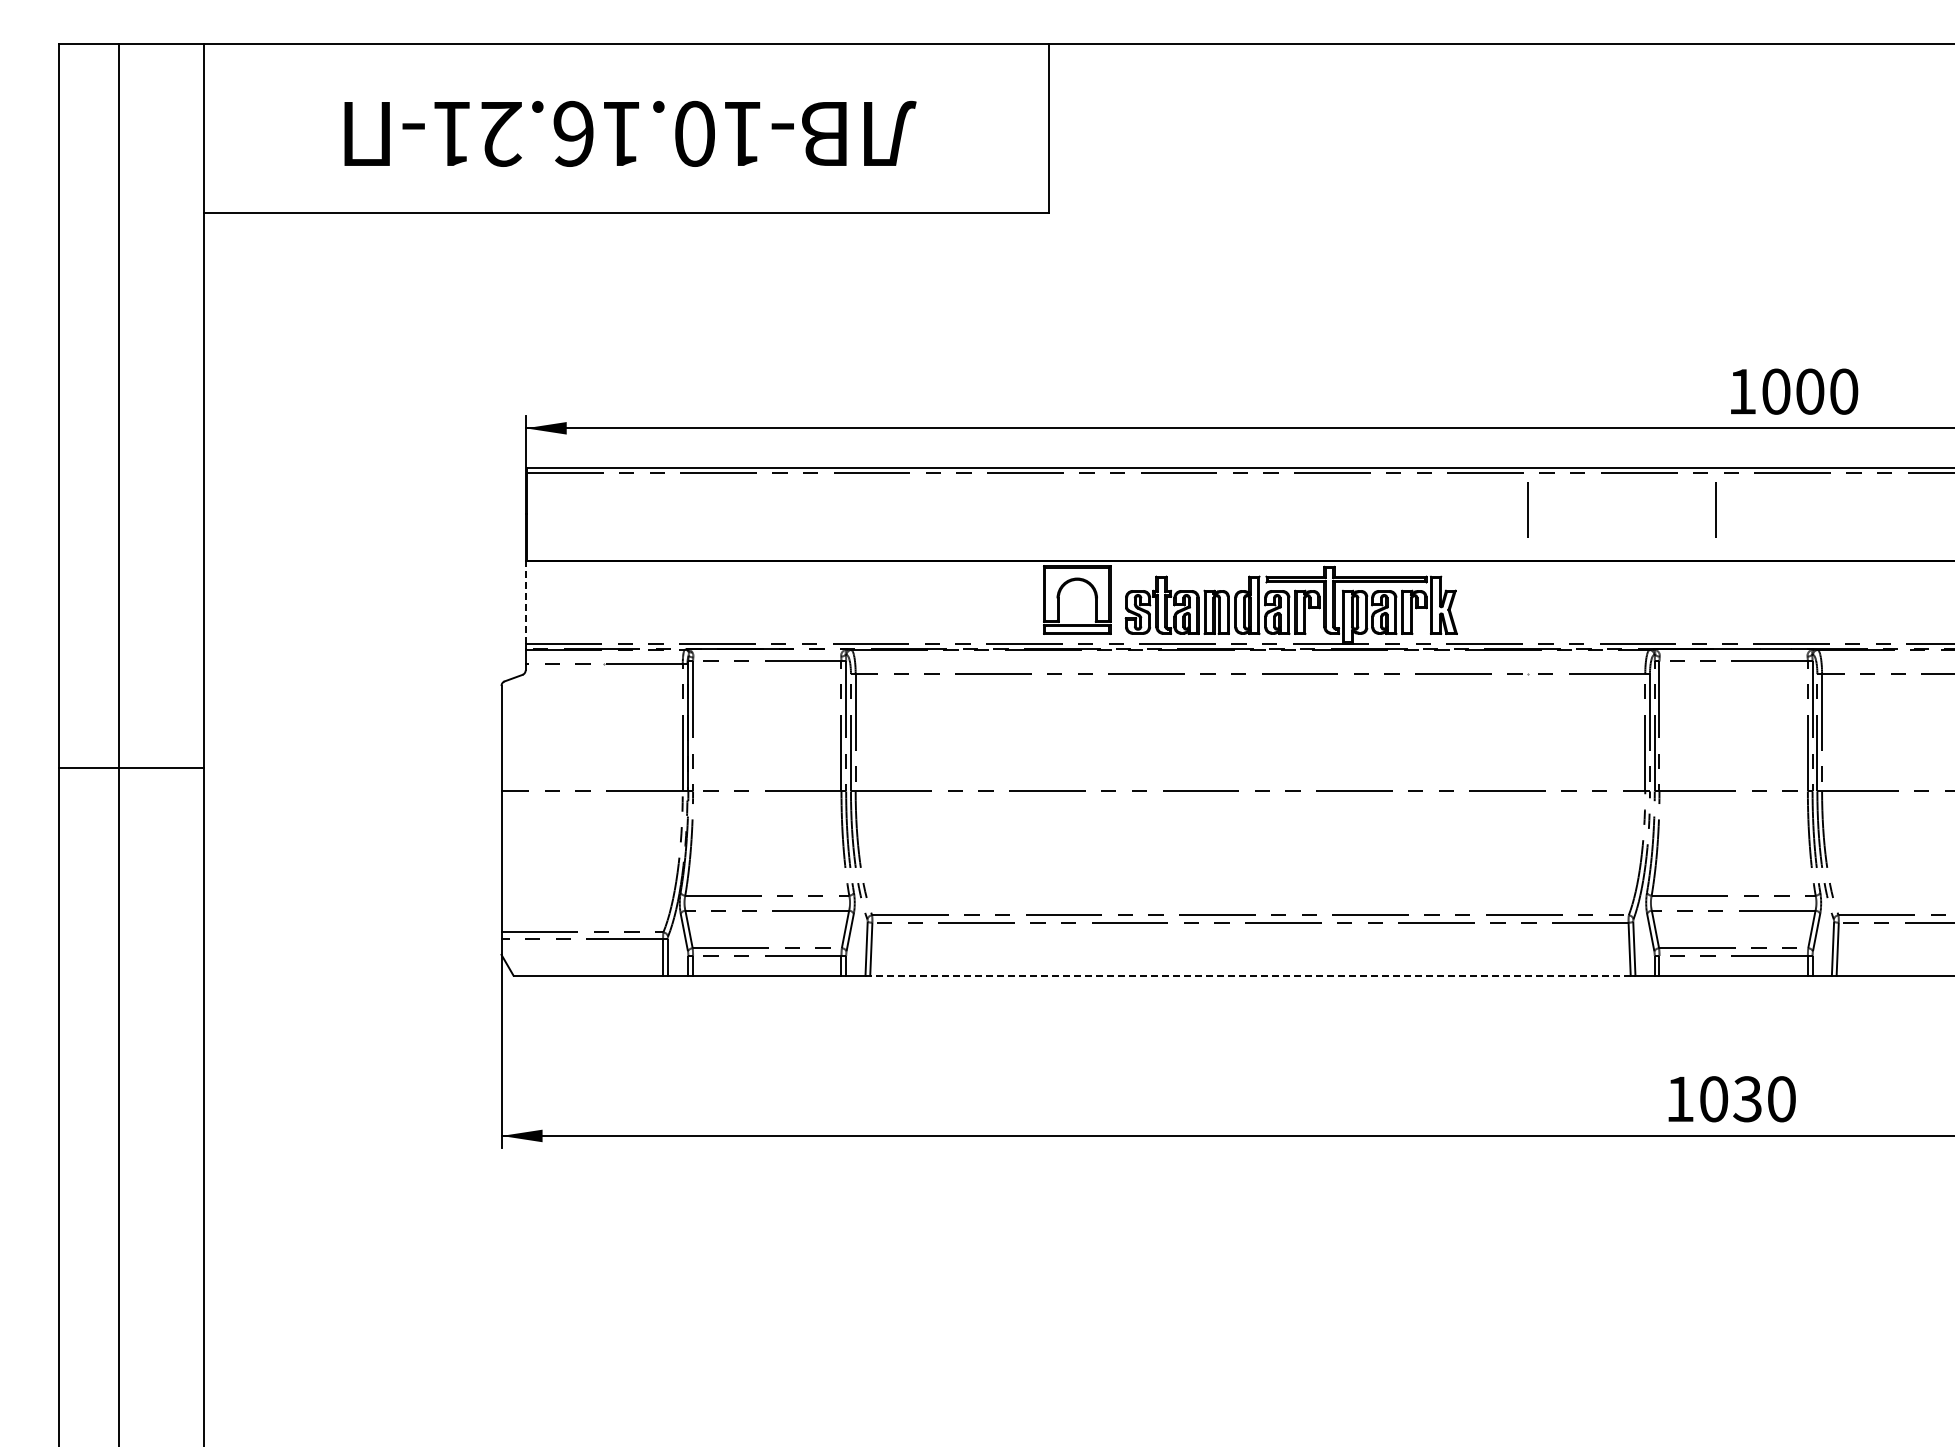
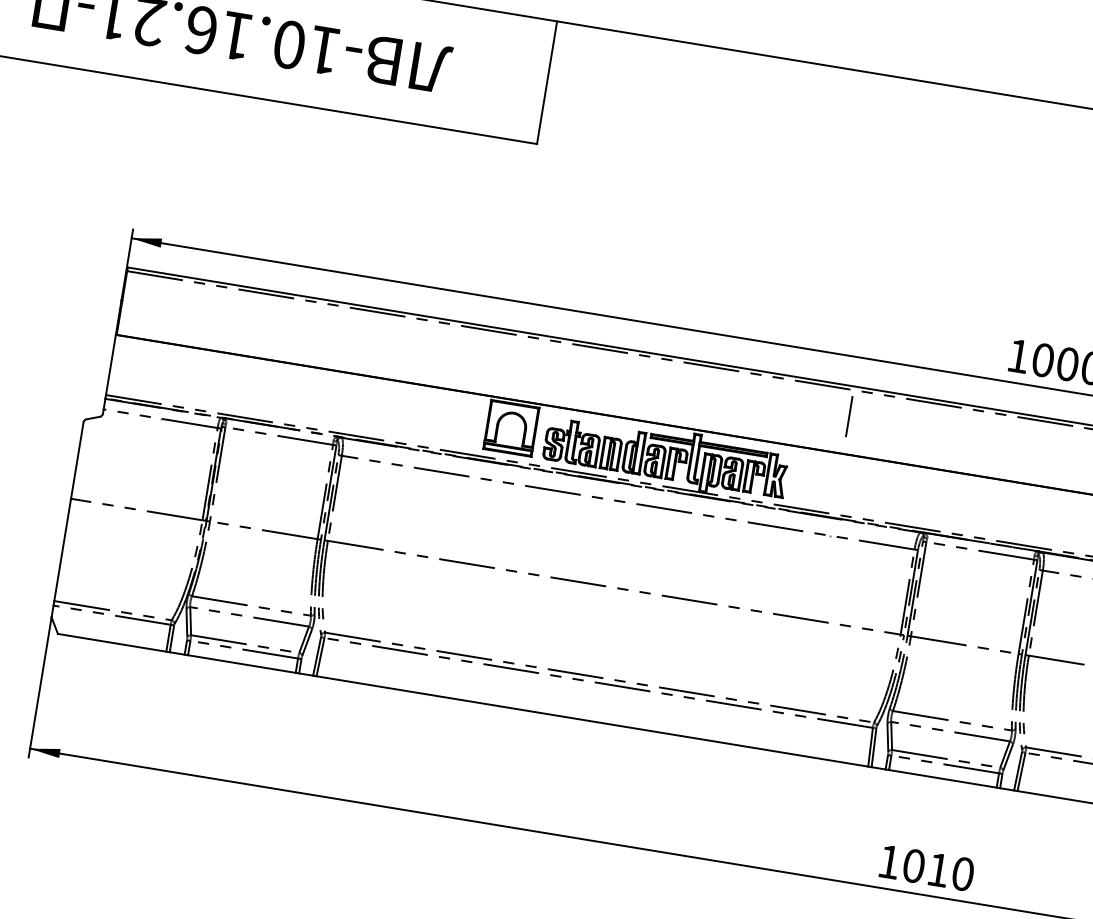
line: (1715, 509) -> (985, 438), removed
line: (525, 602) -> (110, 364), dashed -> solid
line: (1249, 975) -> (591, 721), dashed -> solid
text: (1747, 1099) -> (938, 870), 1030 -> 1010

